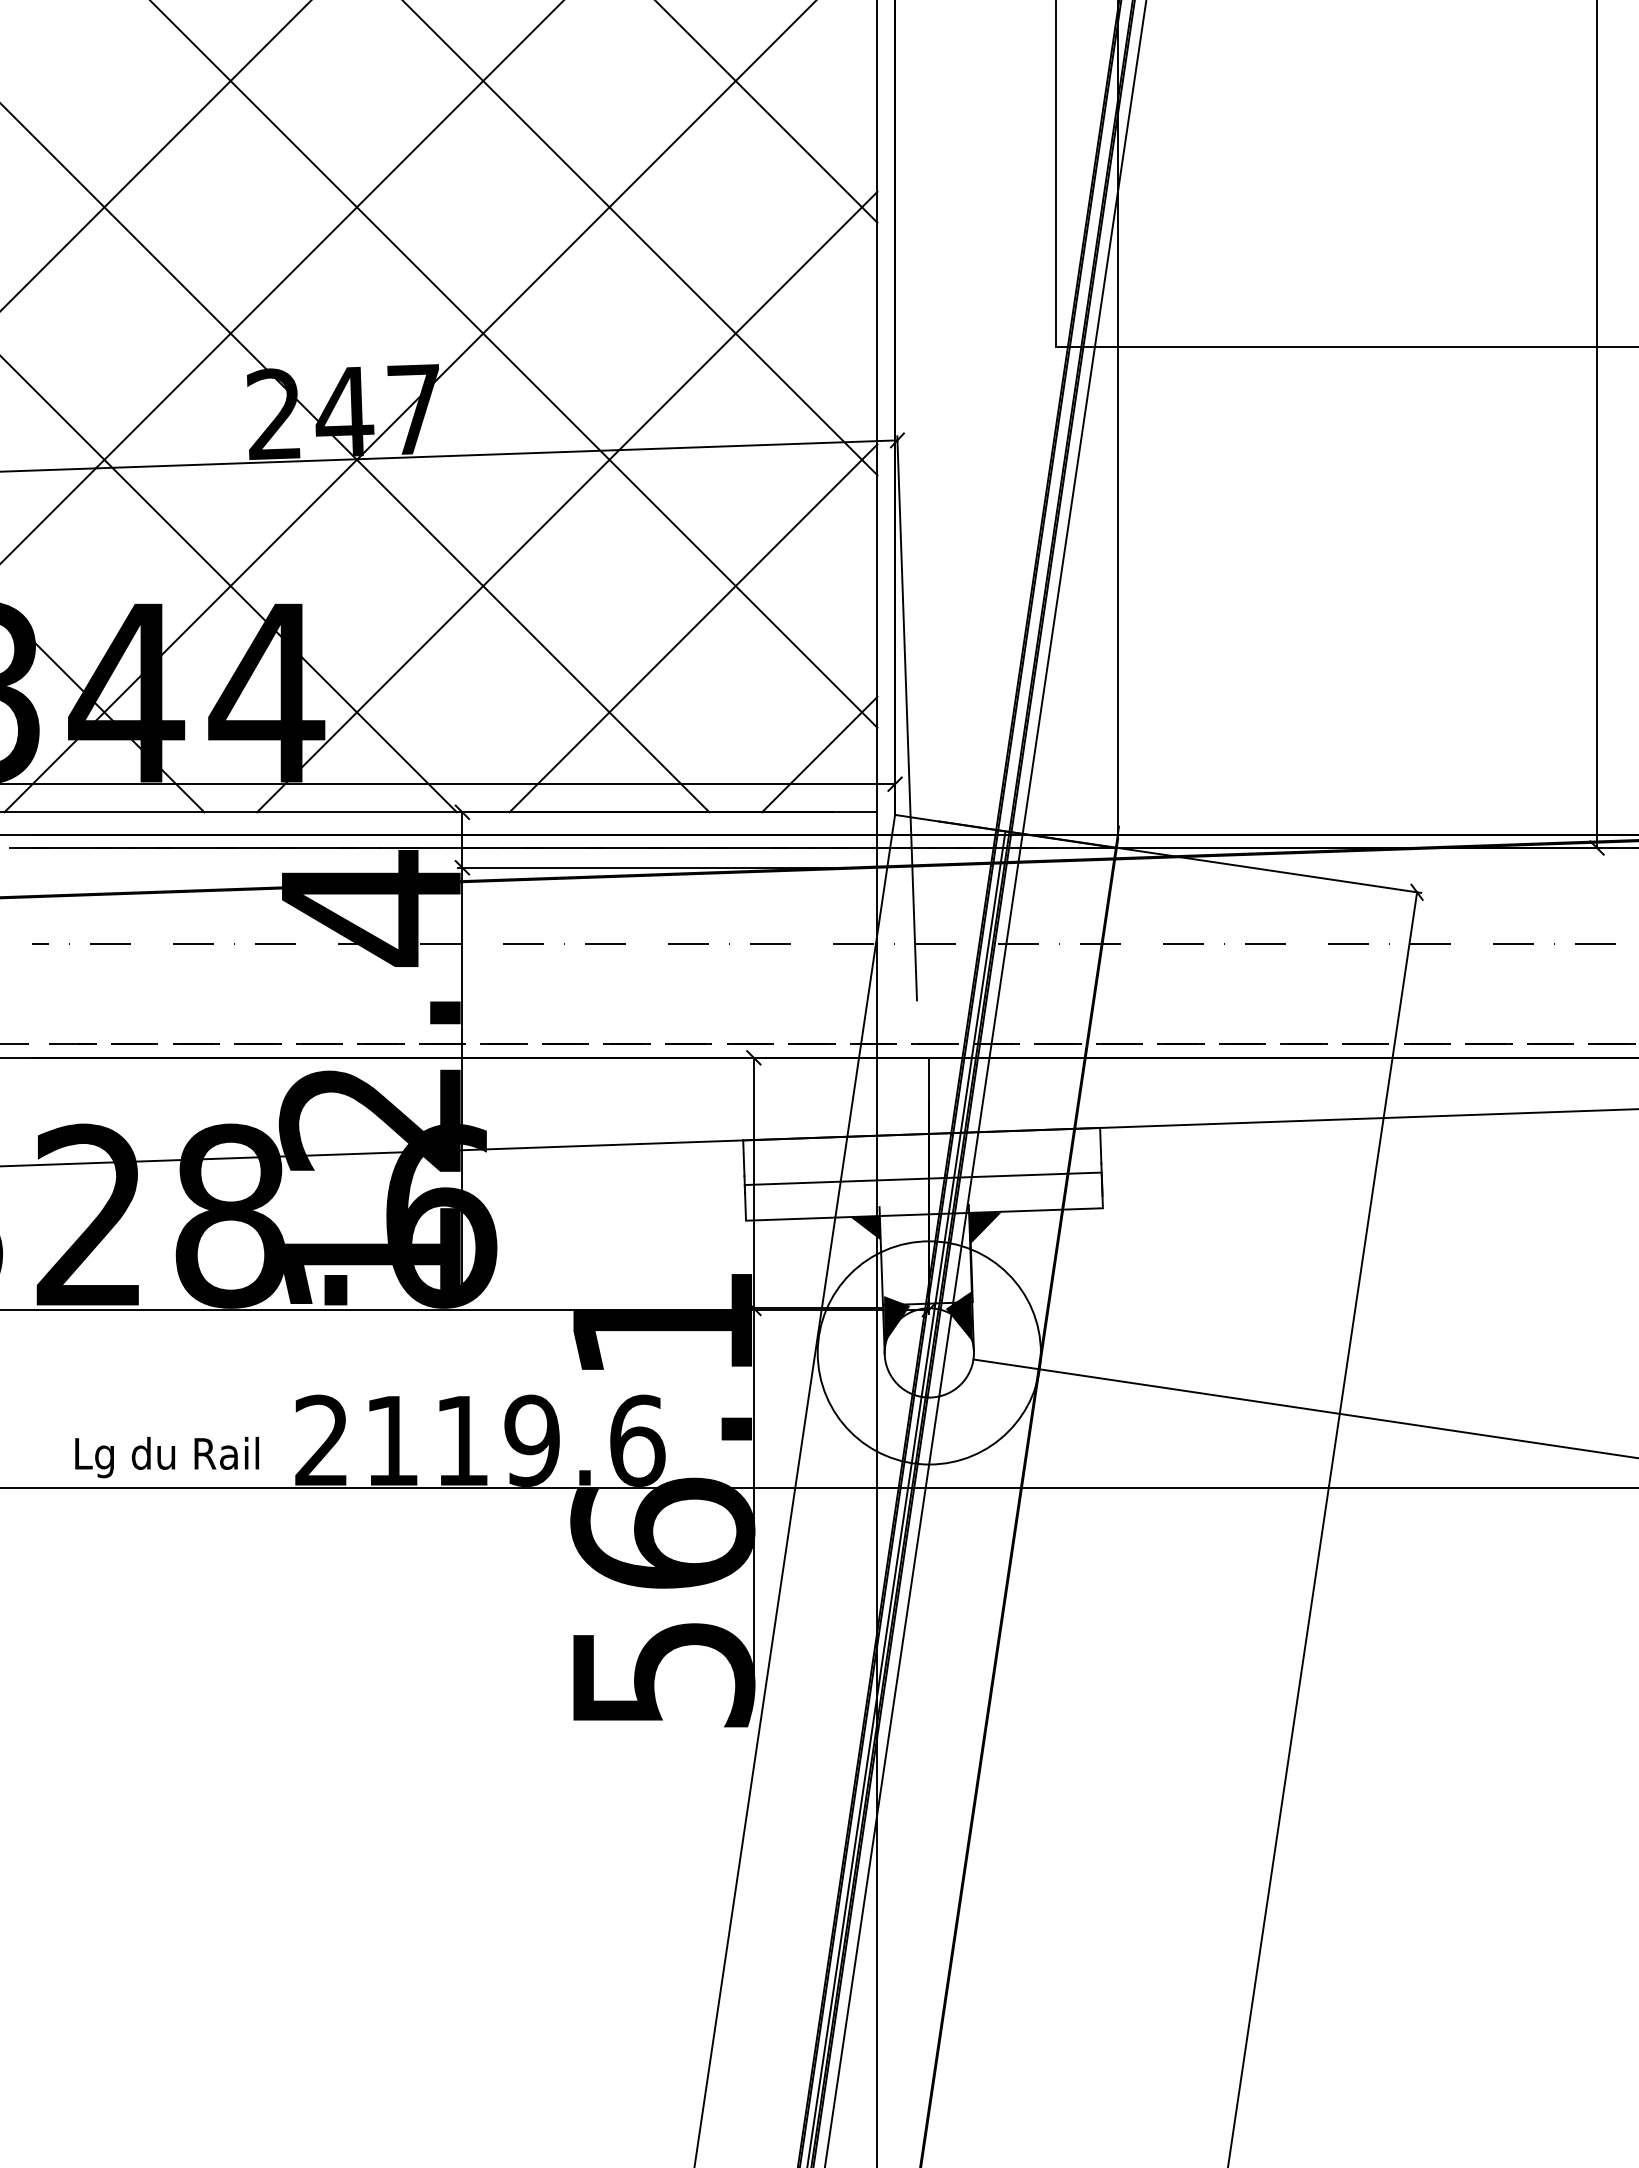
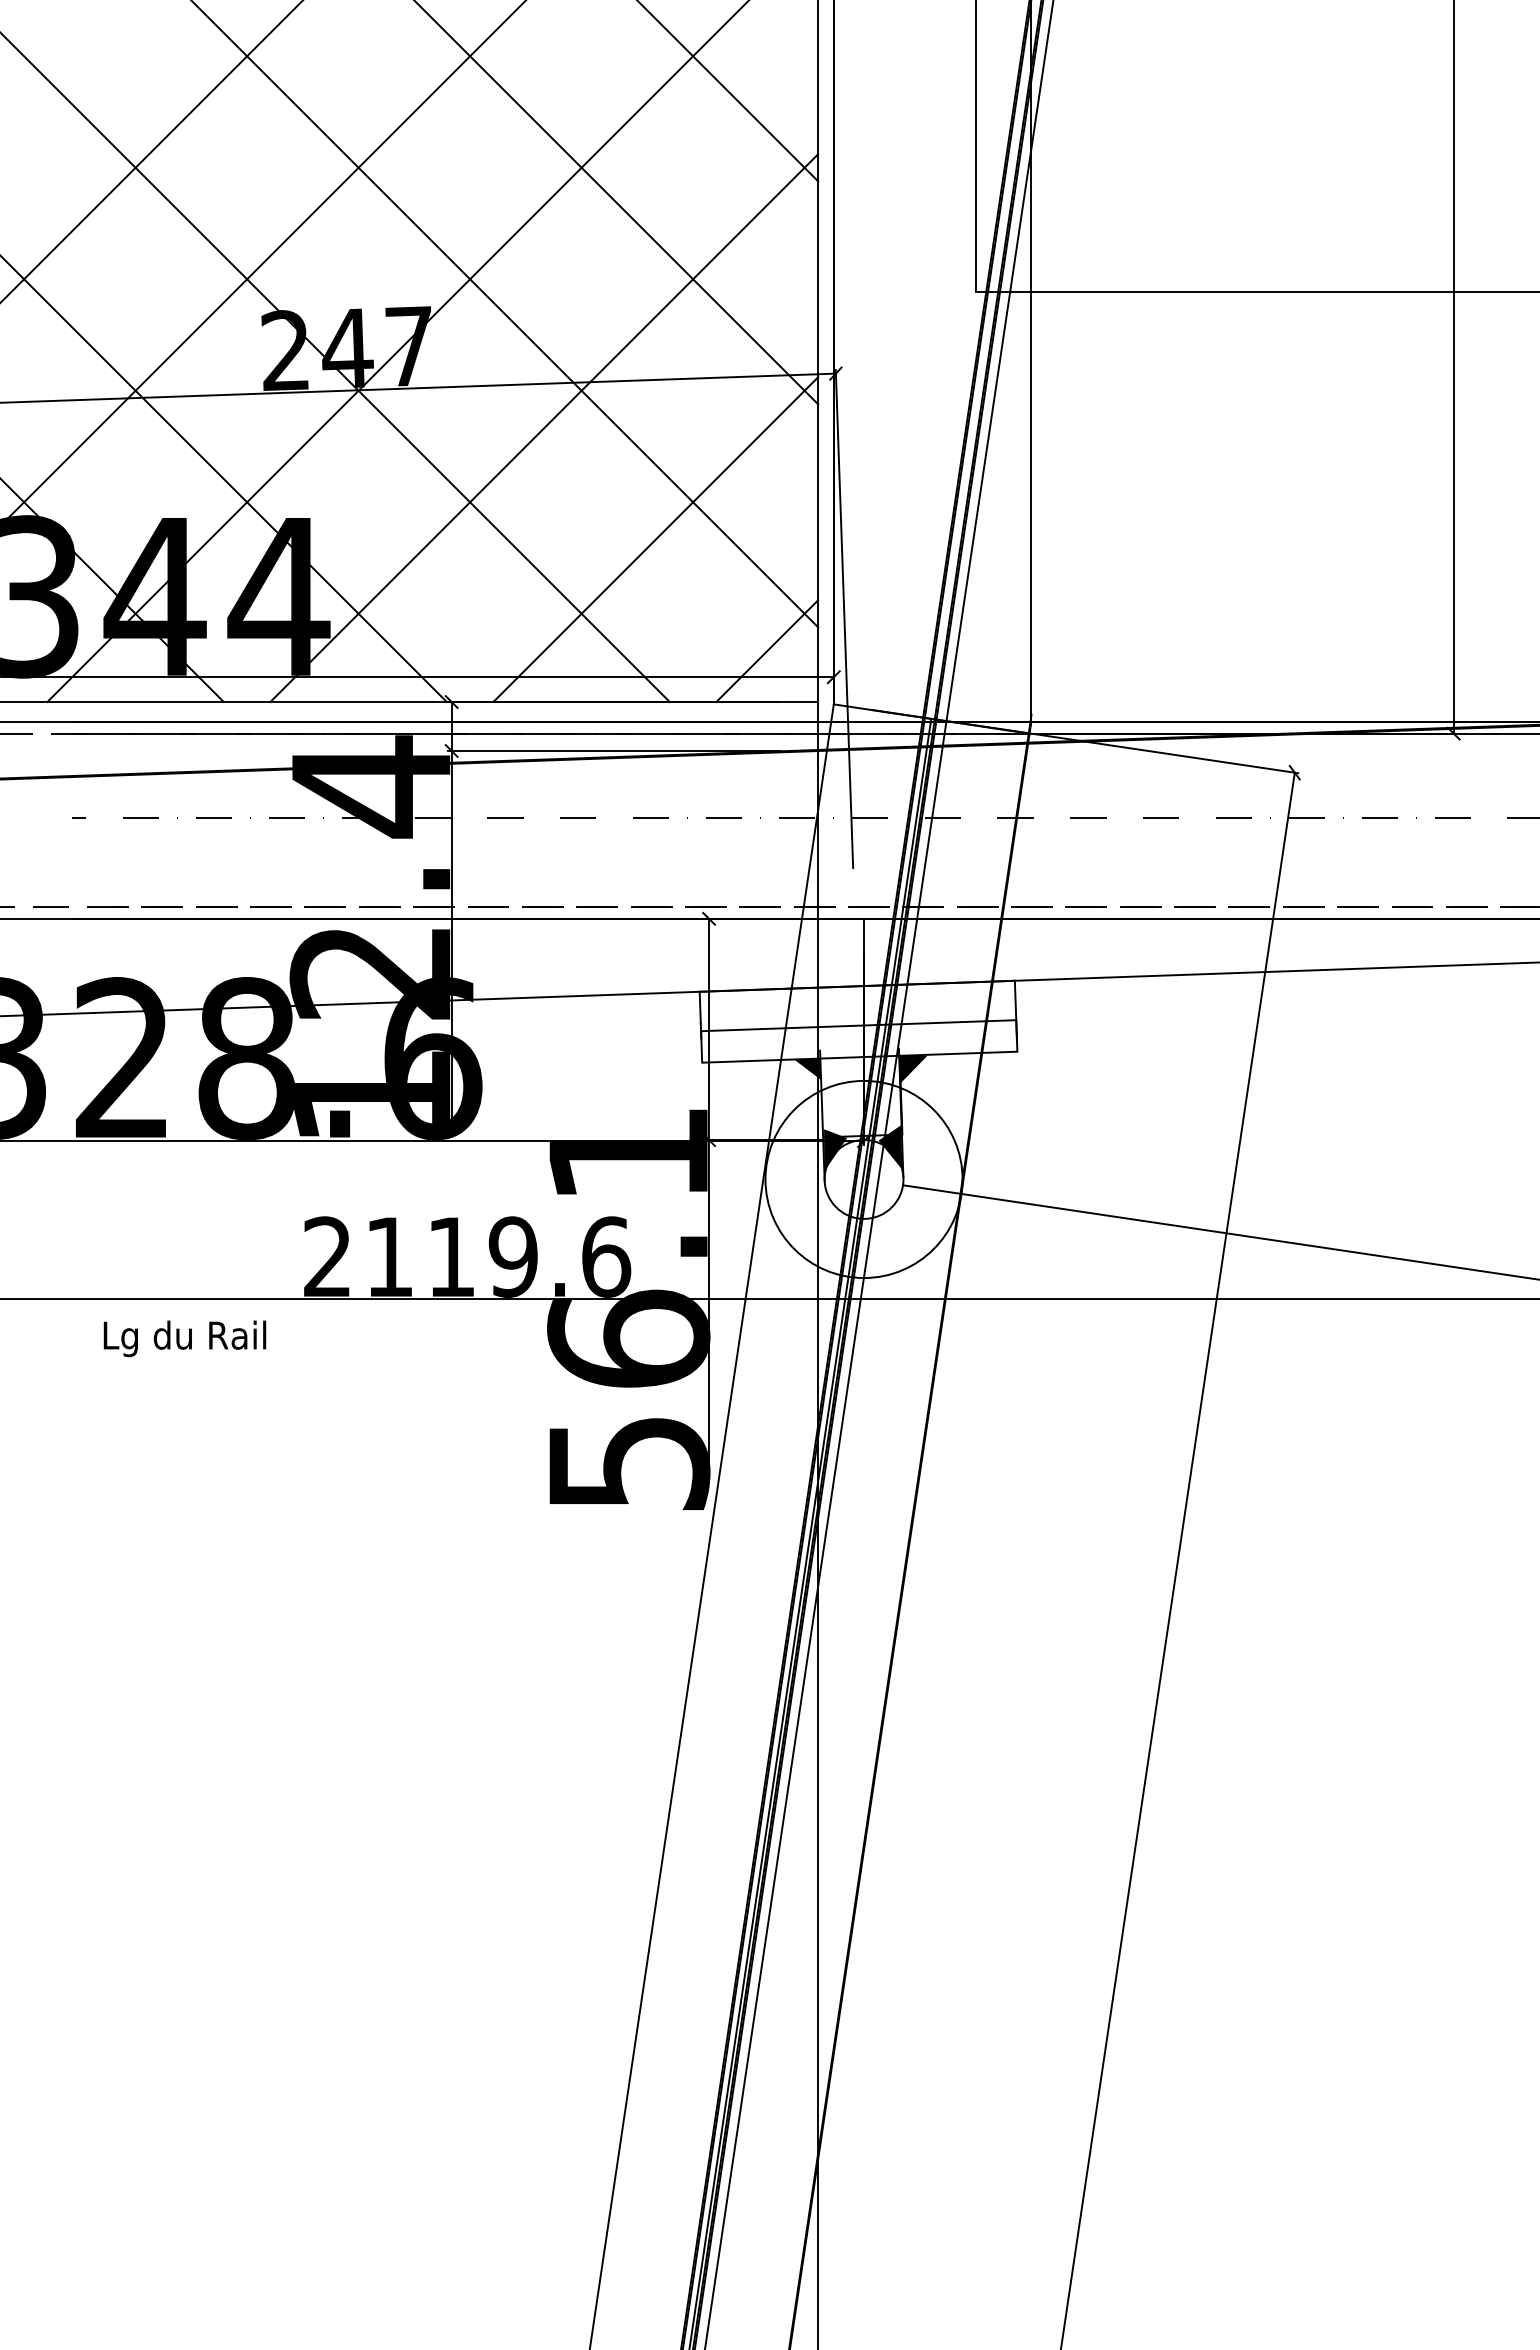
text: (166, 1457) -> (184, 1338), moved

